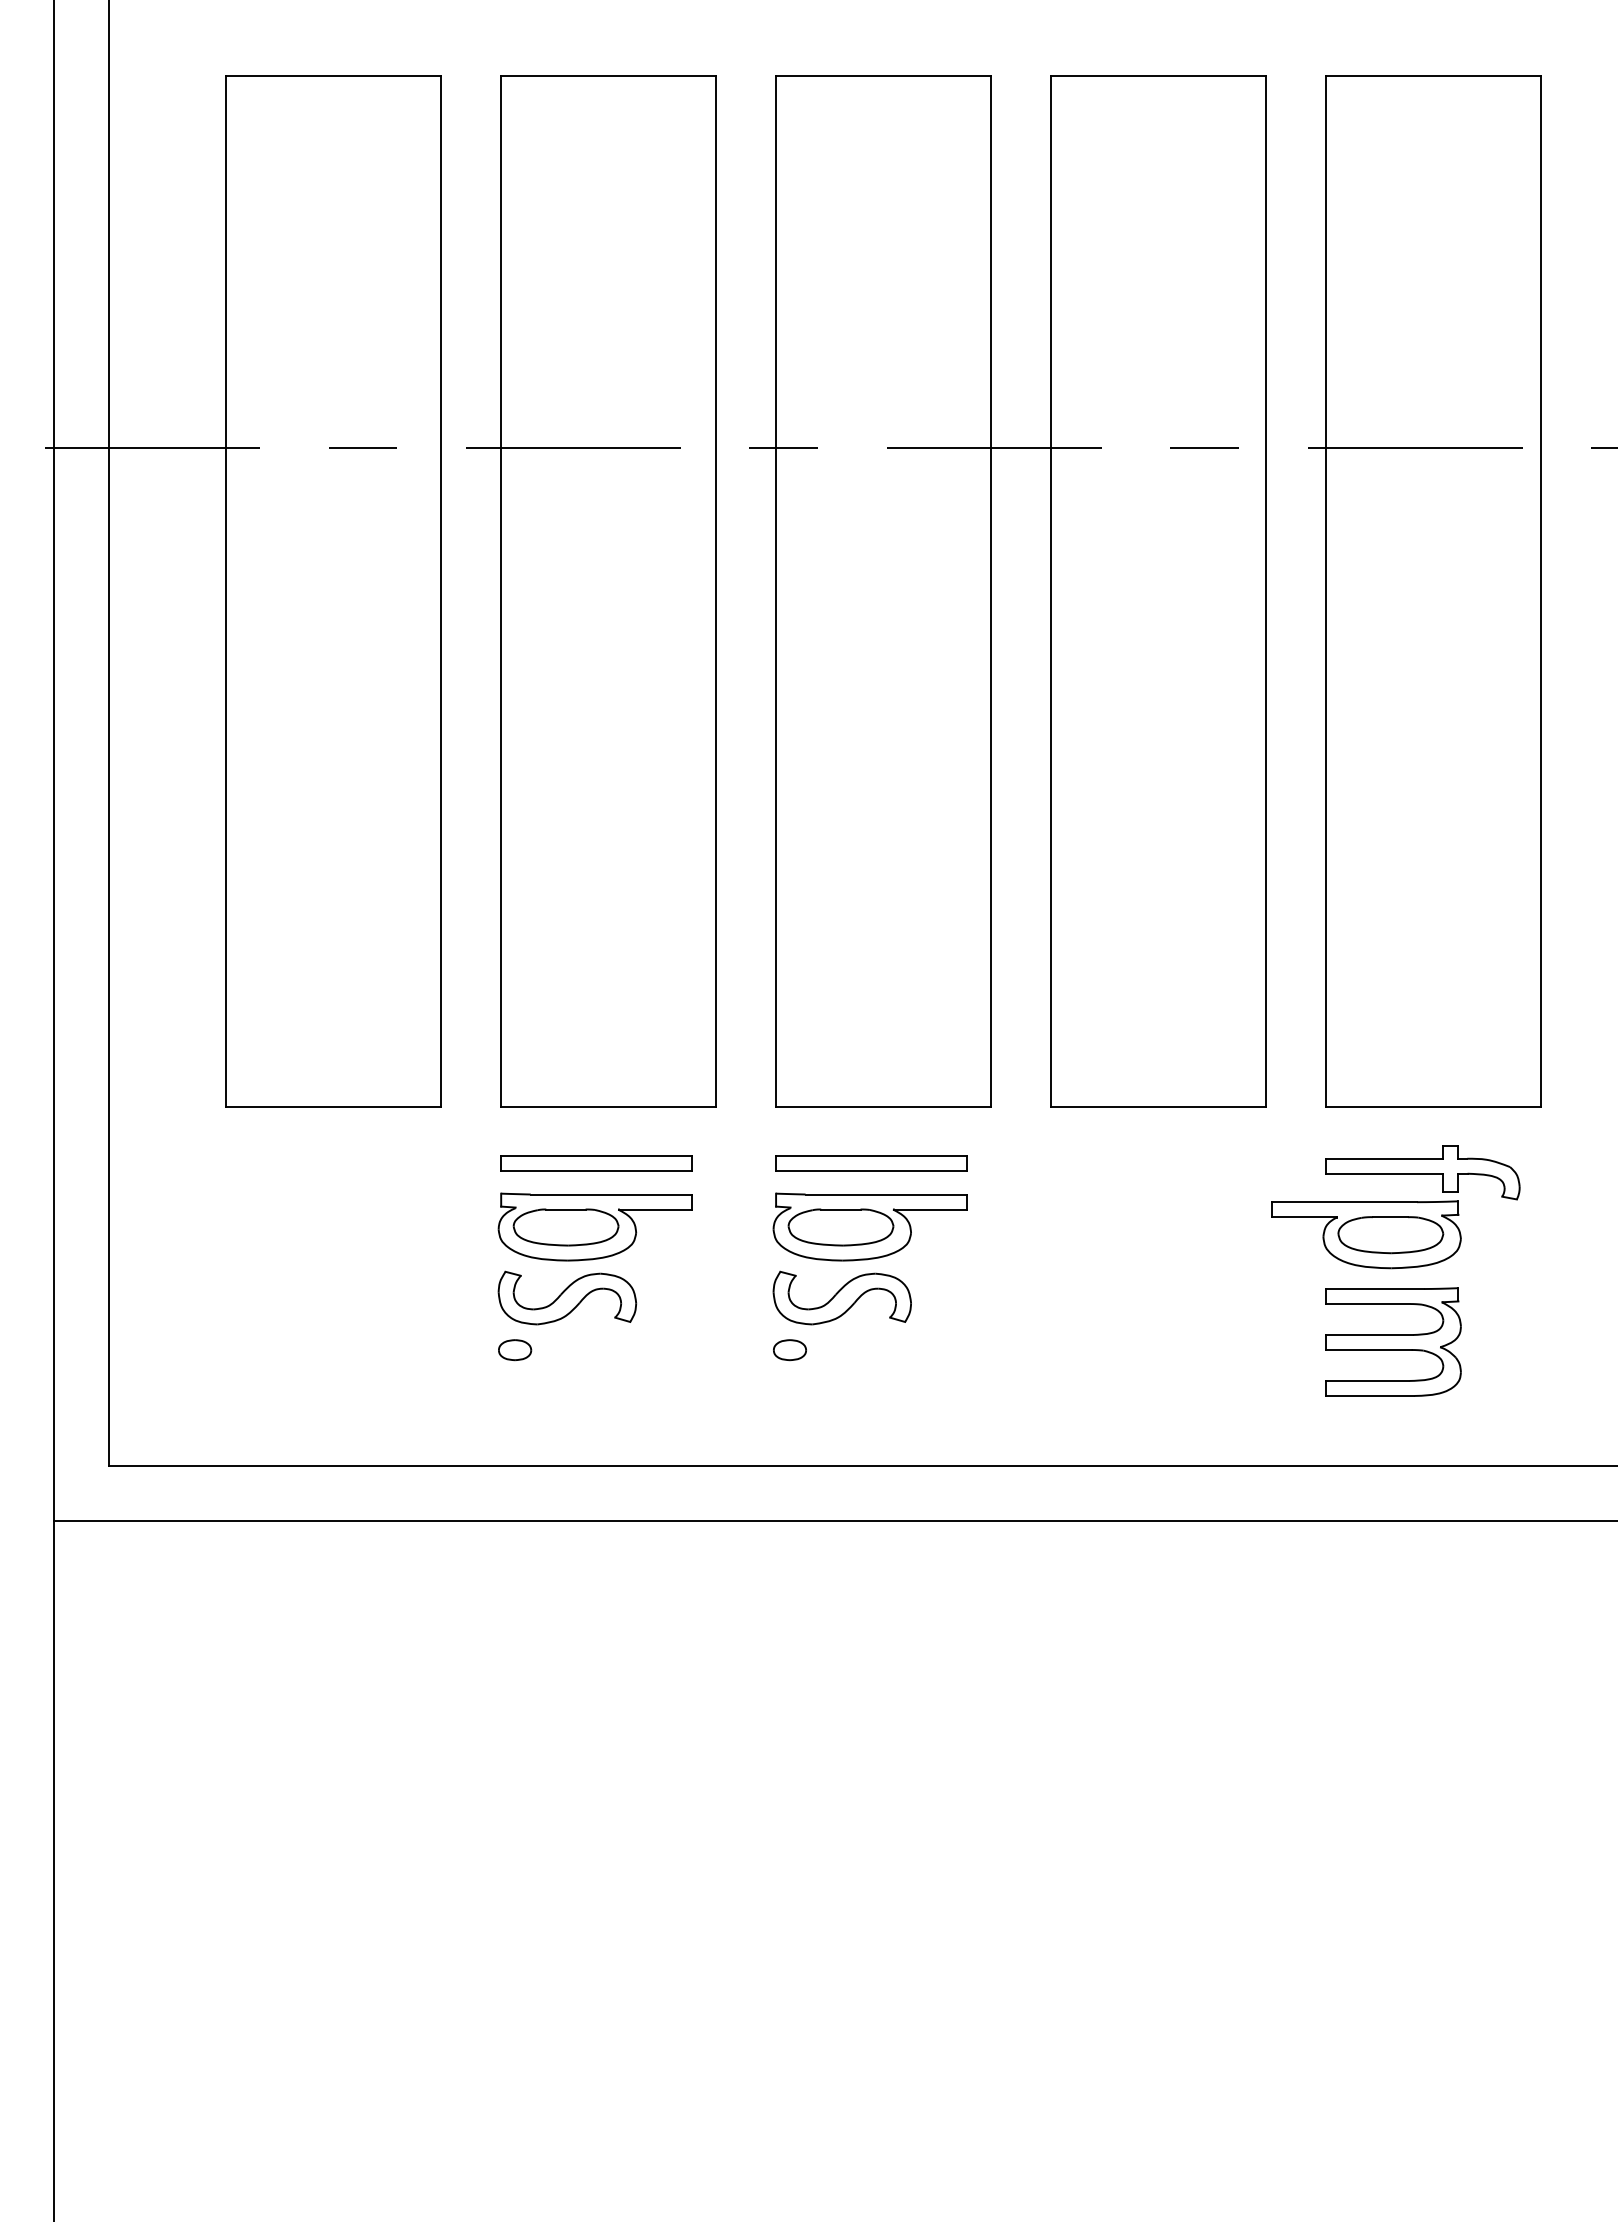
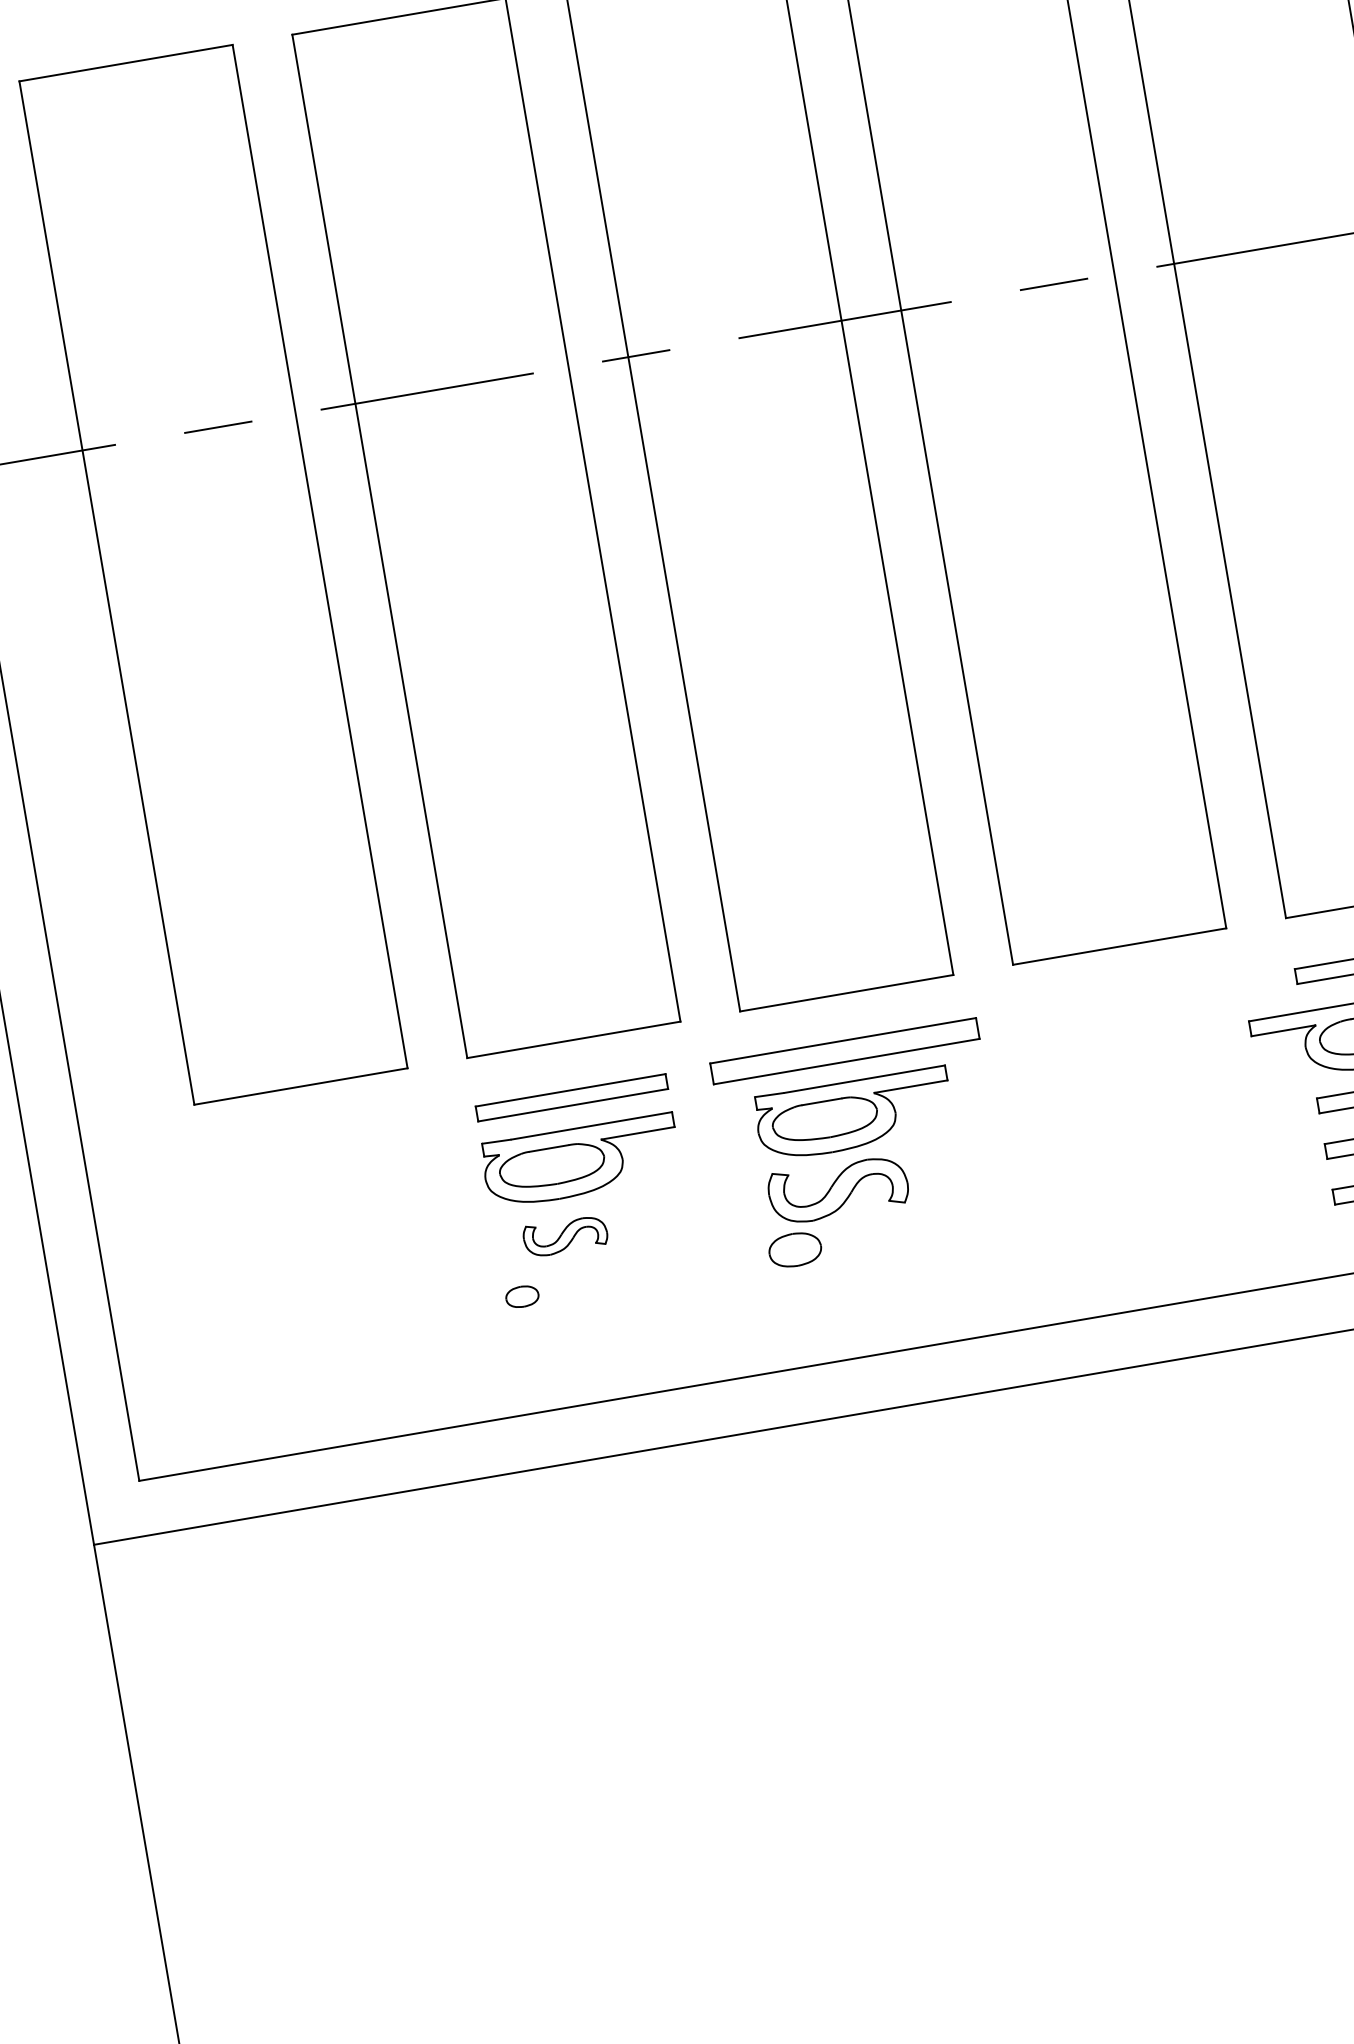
part: (871, 1163) -> (844, 1050), size x1.4
part: (567, 1297) -> (565, 1235), size x0.6
part: (789, 1350) -> (794, 1250), size x1.6

